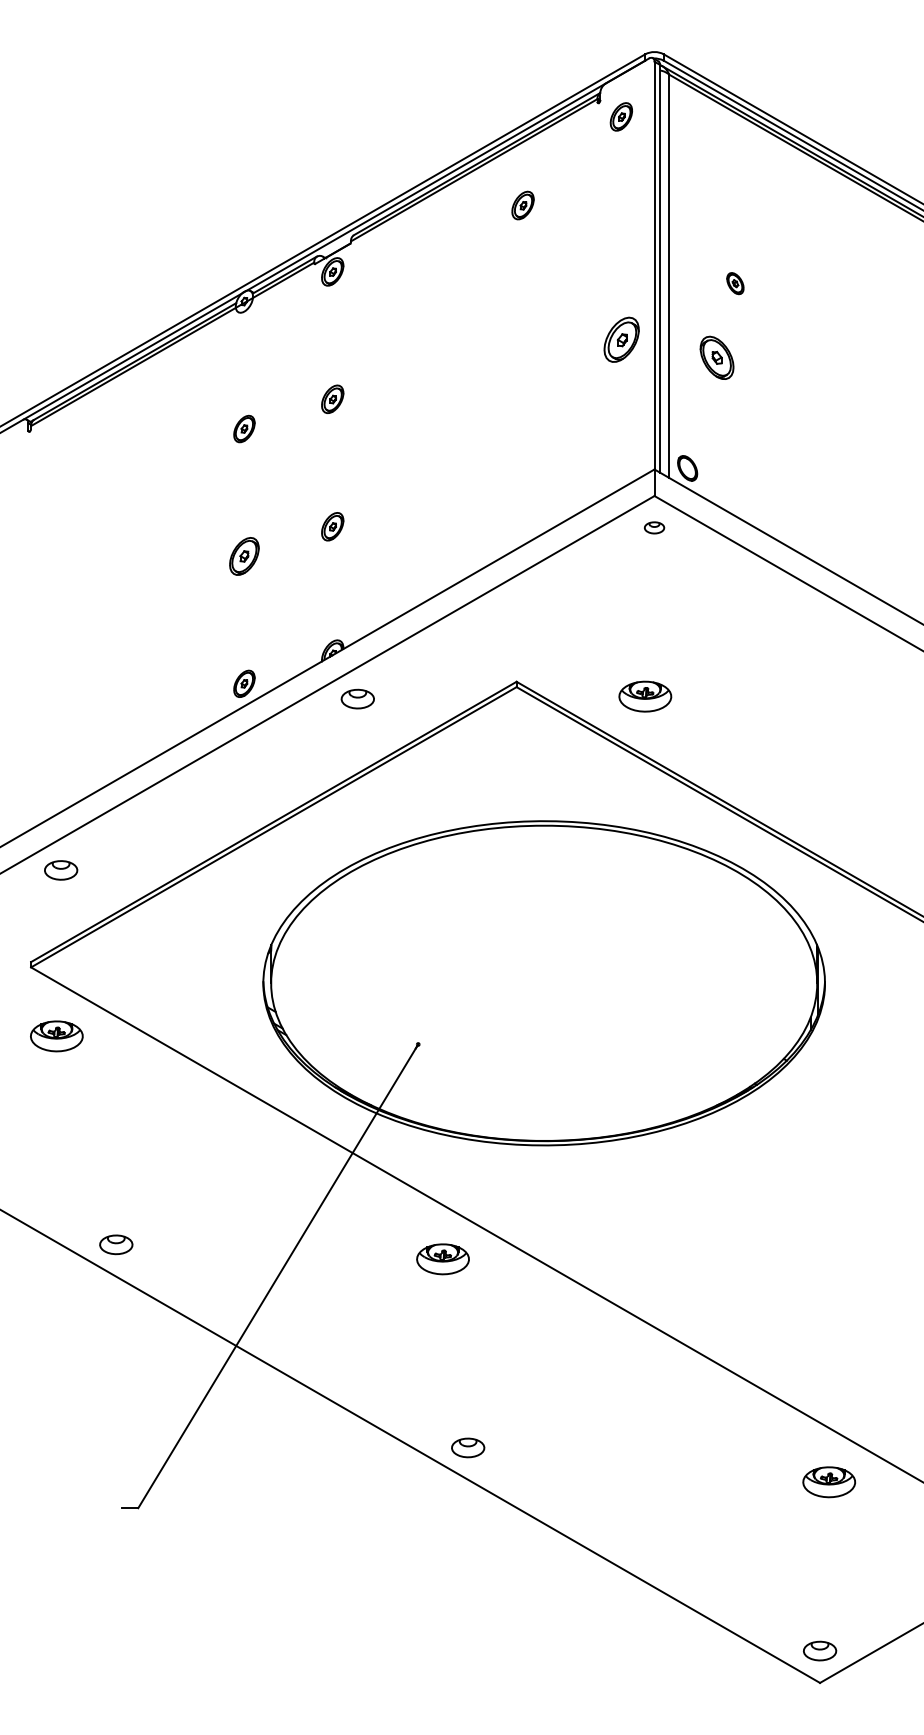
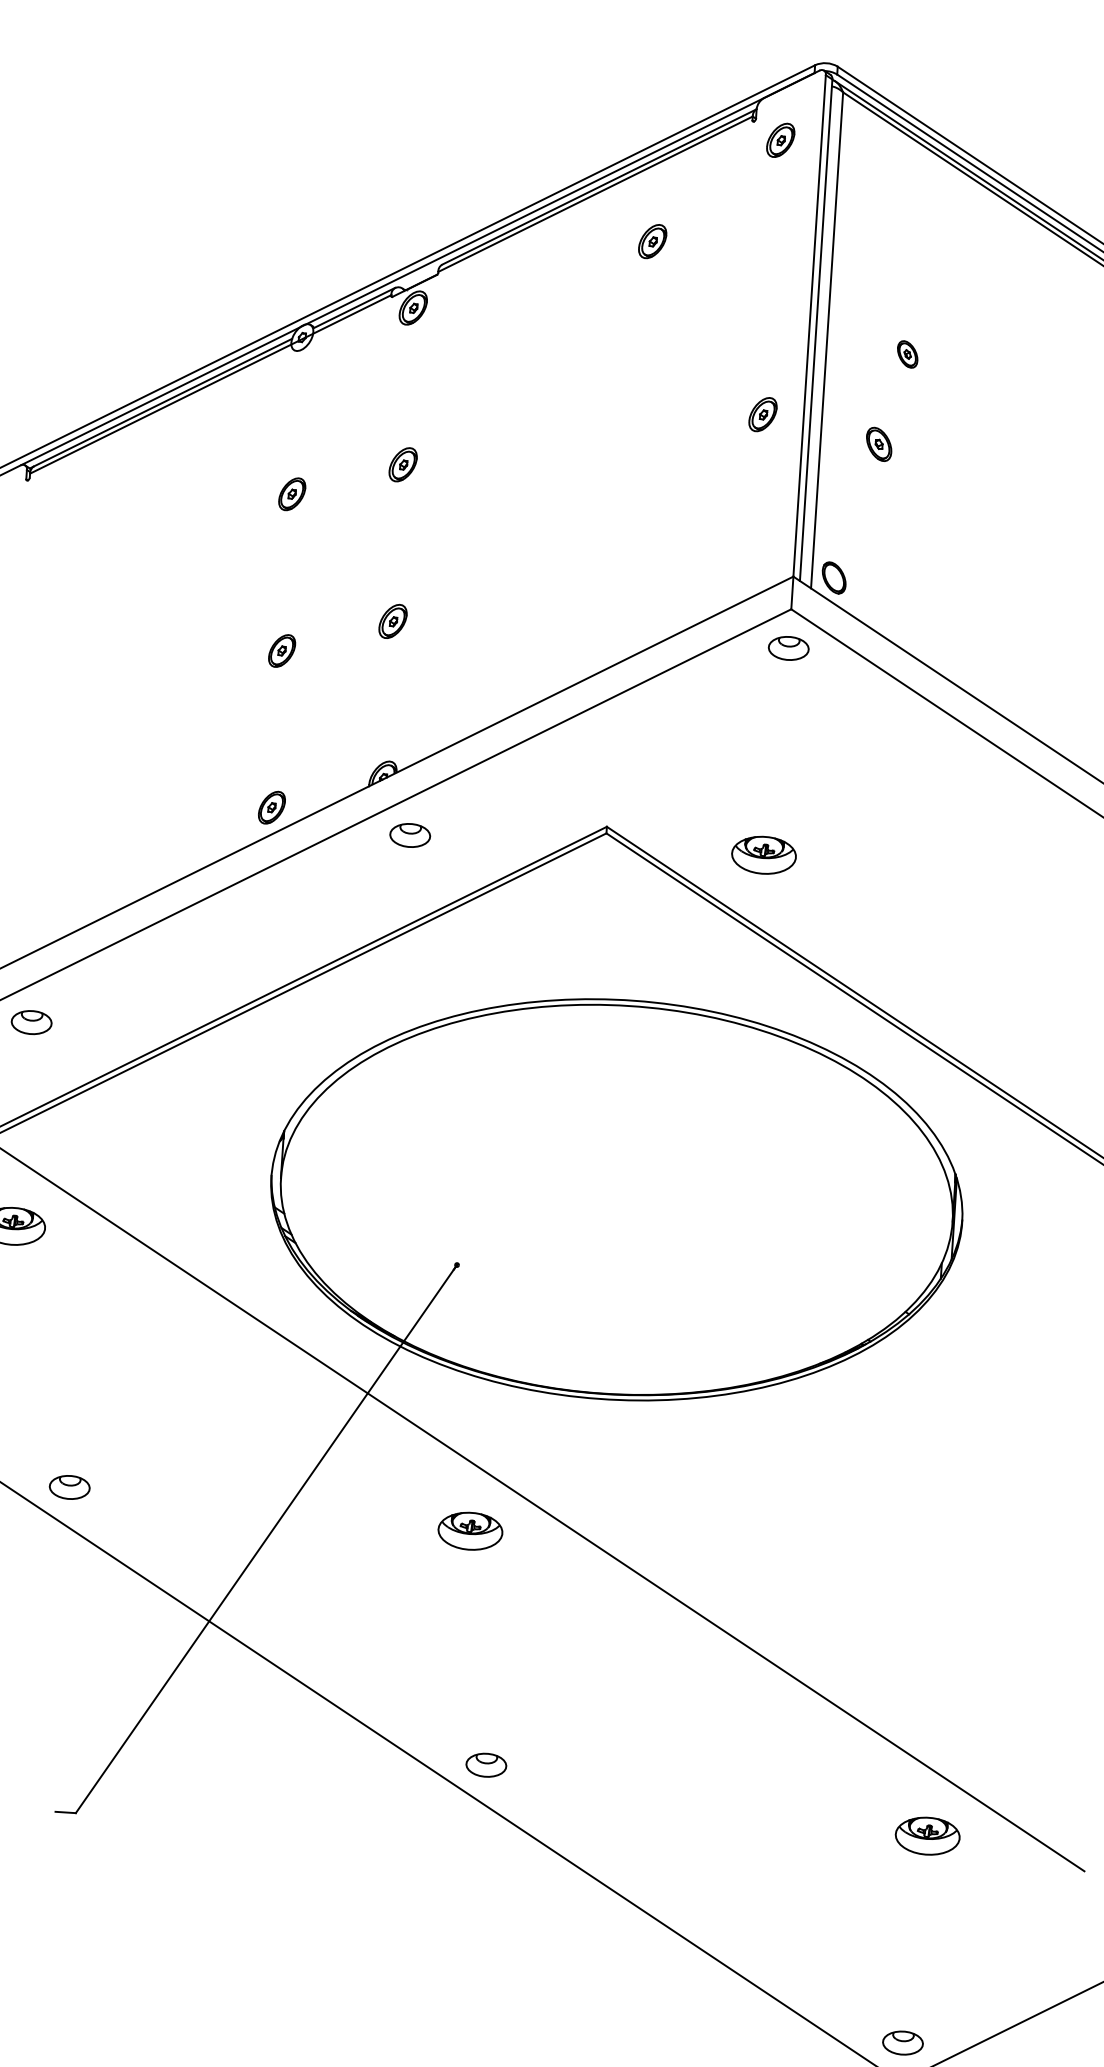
part: (620, 339) -> (761, 414), size x0.62
part: (716, 357) -> (878, 443), size x0.62
part: (654, 527) -> (788, 648), size x1.67
part: (244, 556) -> (282, 651), size x0.71

